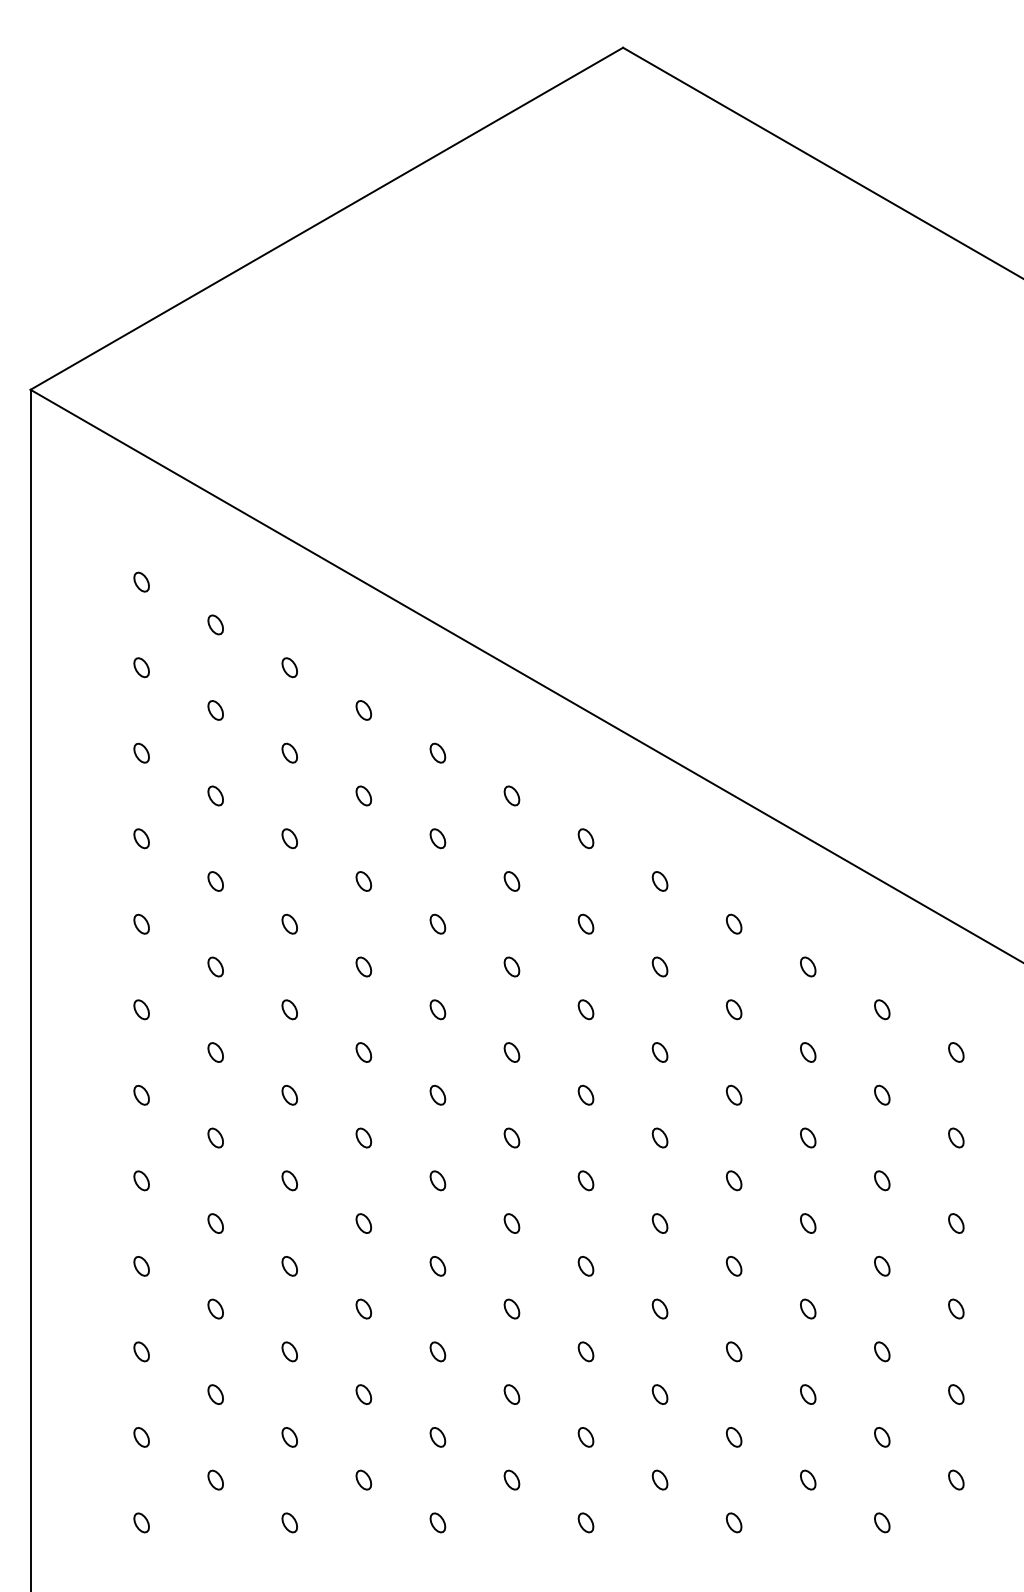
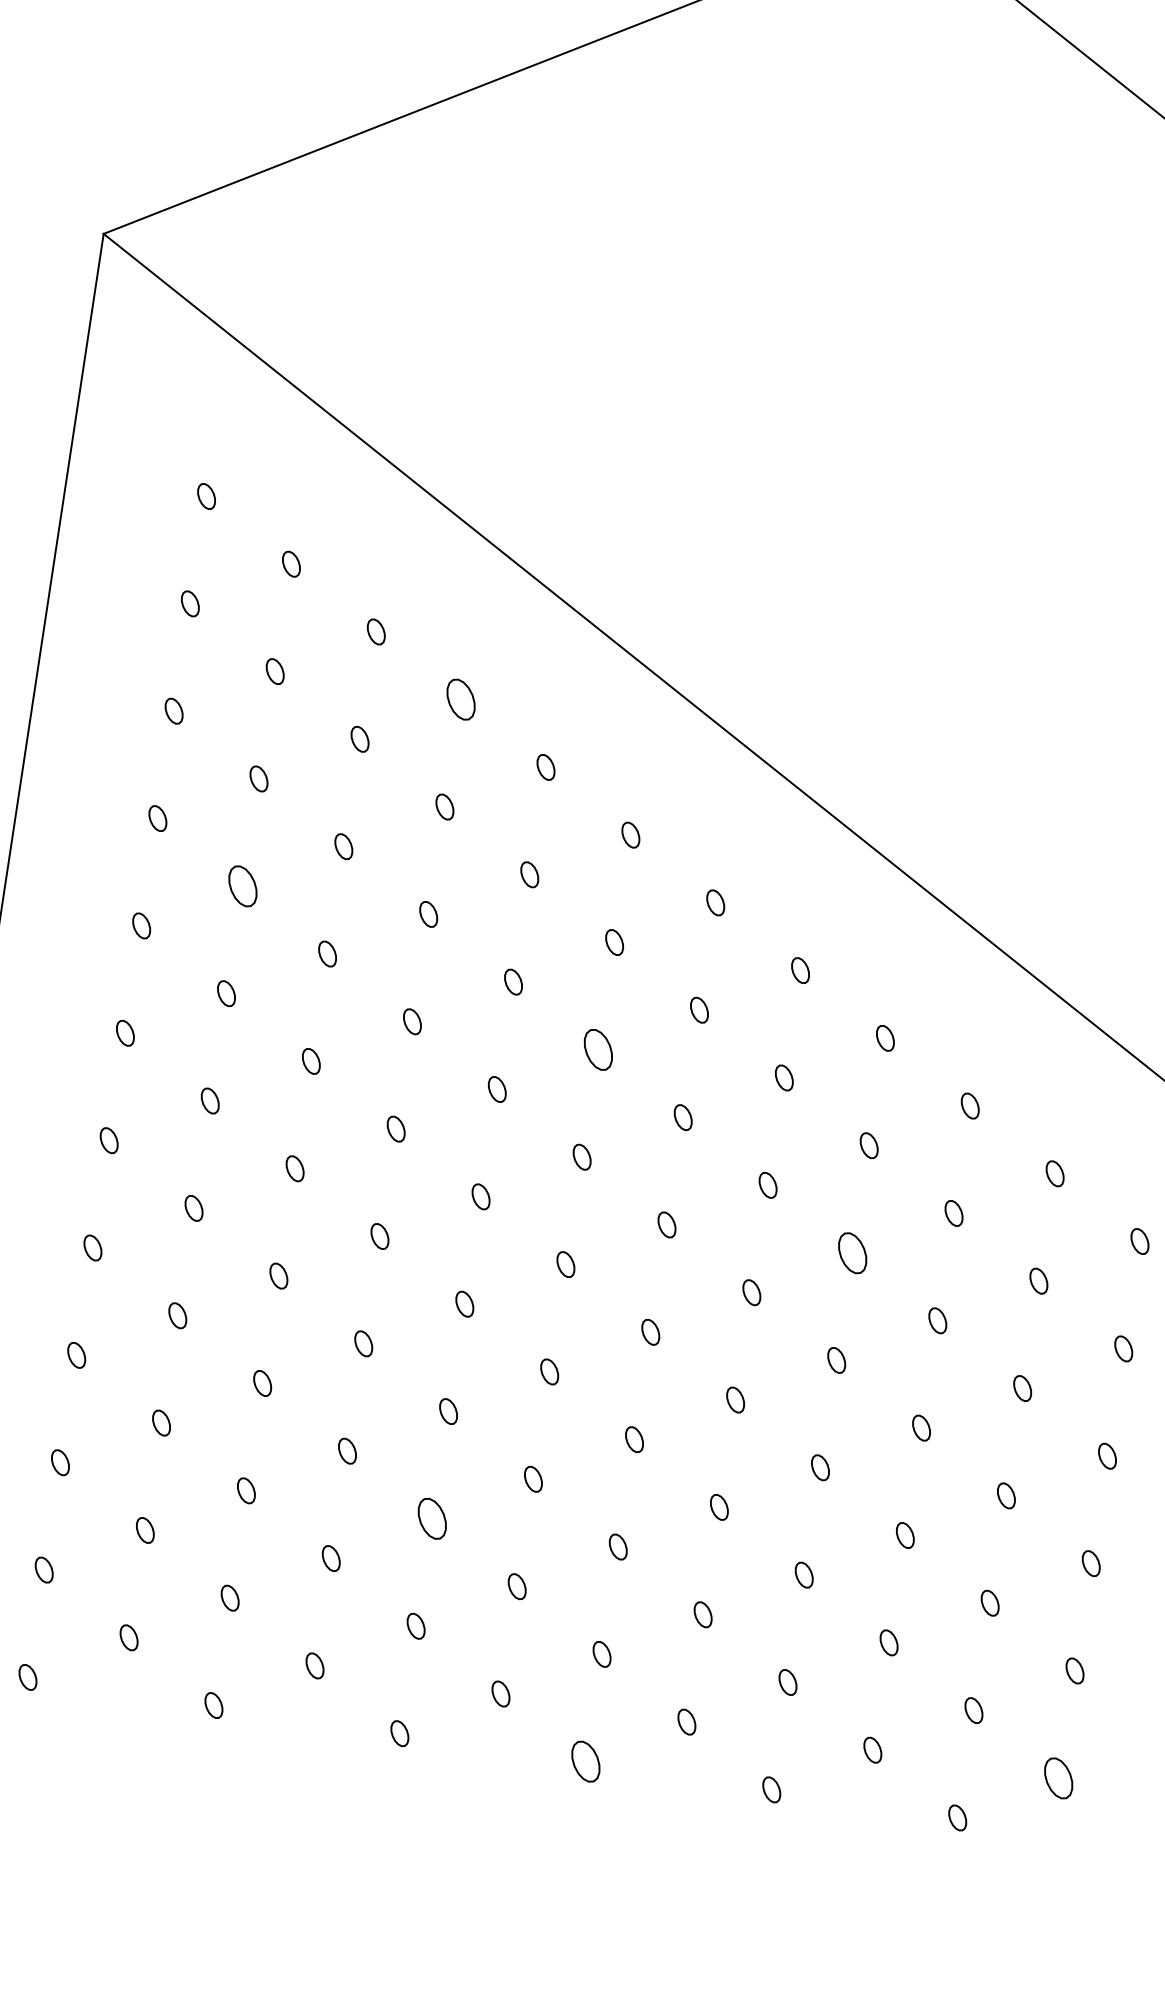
part: (363, 710) -> (460, 699), size x1.6
part: (215, 881) -> (242, 886), size x1.6
part: (511, 966) -> (597, 1049), size x1.6
part: (734, 1094) -> (853, 1252), size x1.6
part: (437, 1351) -> (431, 1518), size x1.6
part: (956, 1479) -> (1059, 1777), size x1.6
part: (585, 1522) -> (585, 1761), size x1.6

